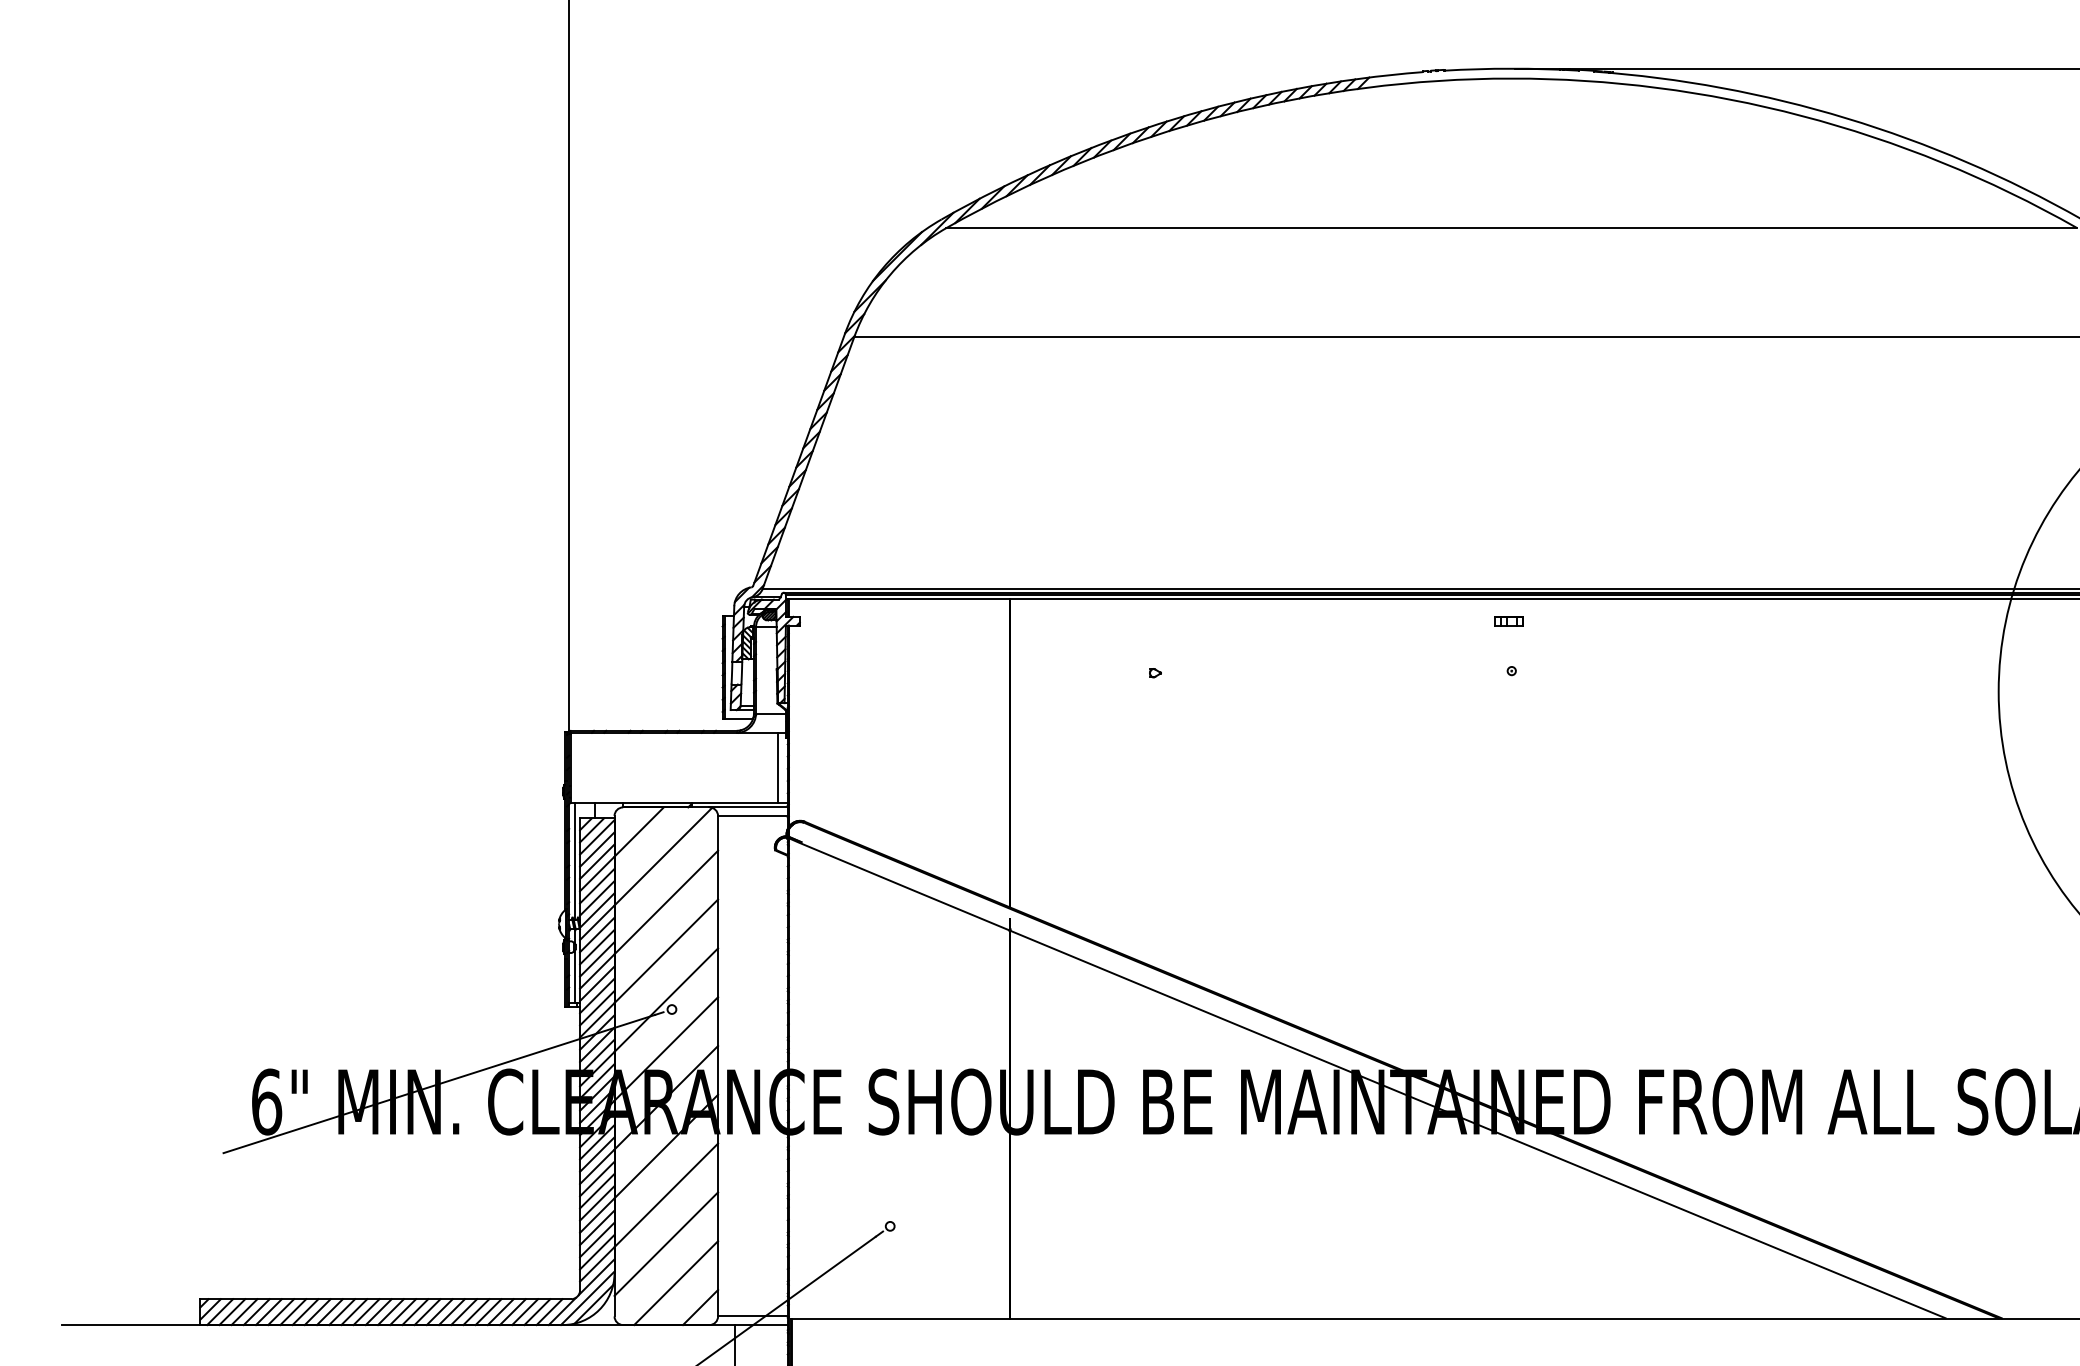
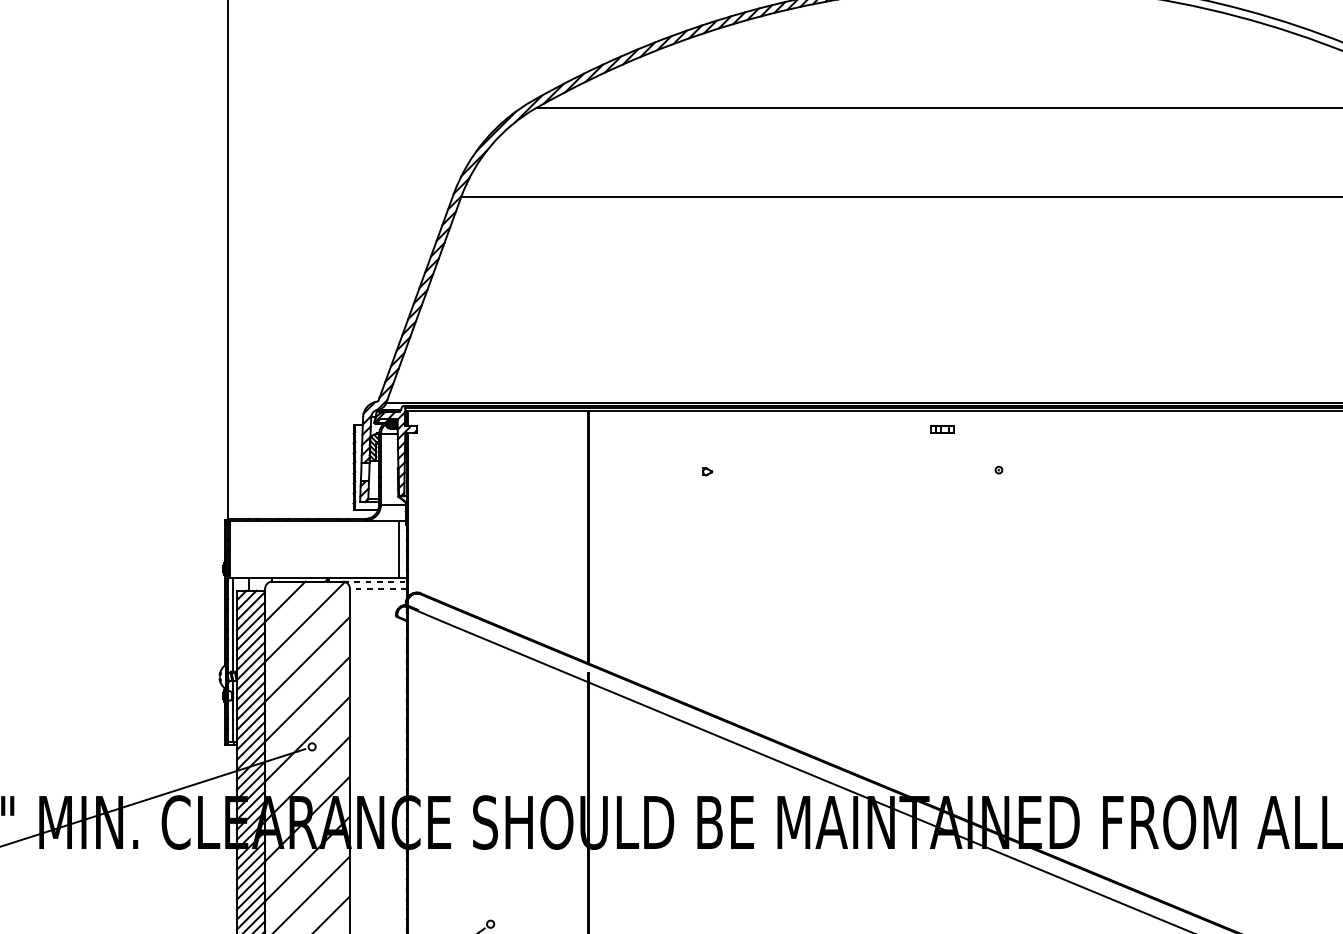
part: (1508, 621) -> (942, 429), moved
line: (749, 807) -> (375, 581), solid -> dashed
line: (752, 816) -> (378, 589), solid -> dashed

